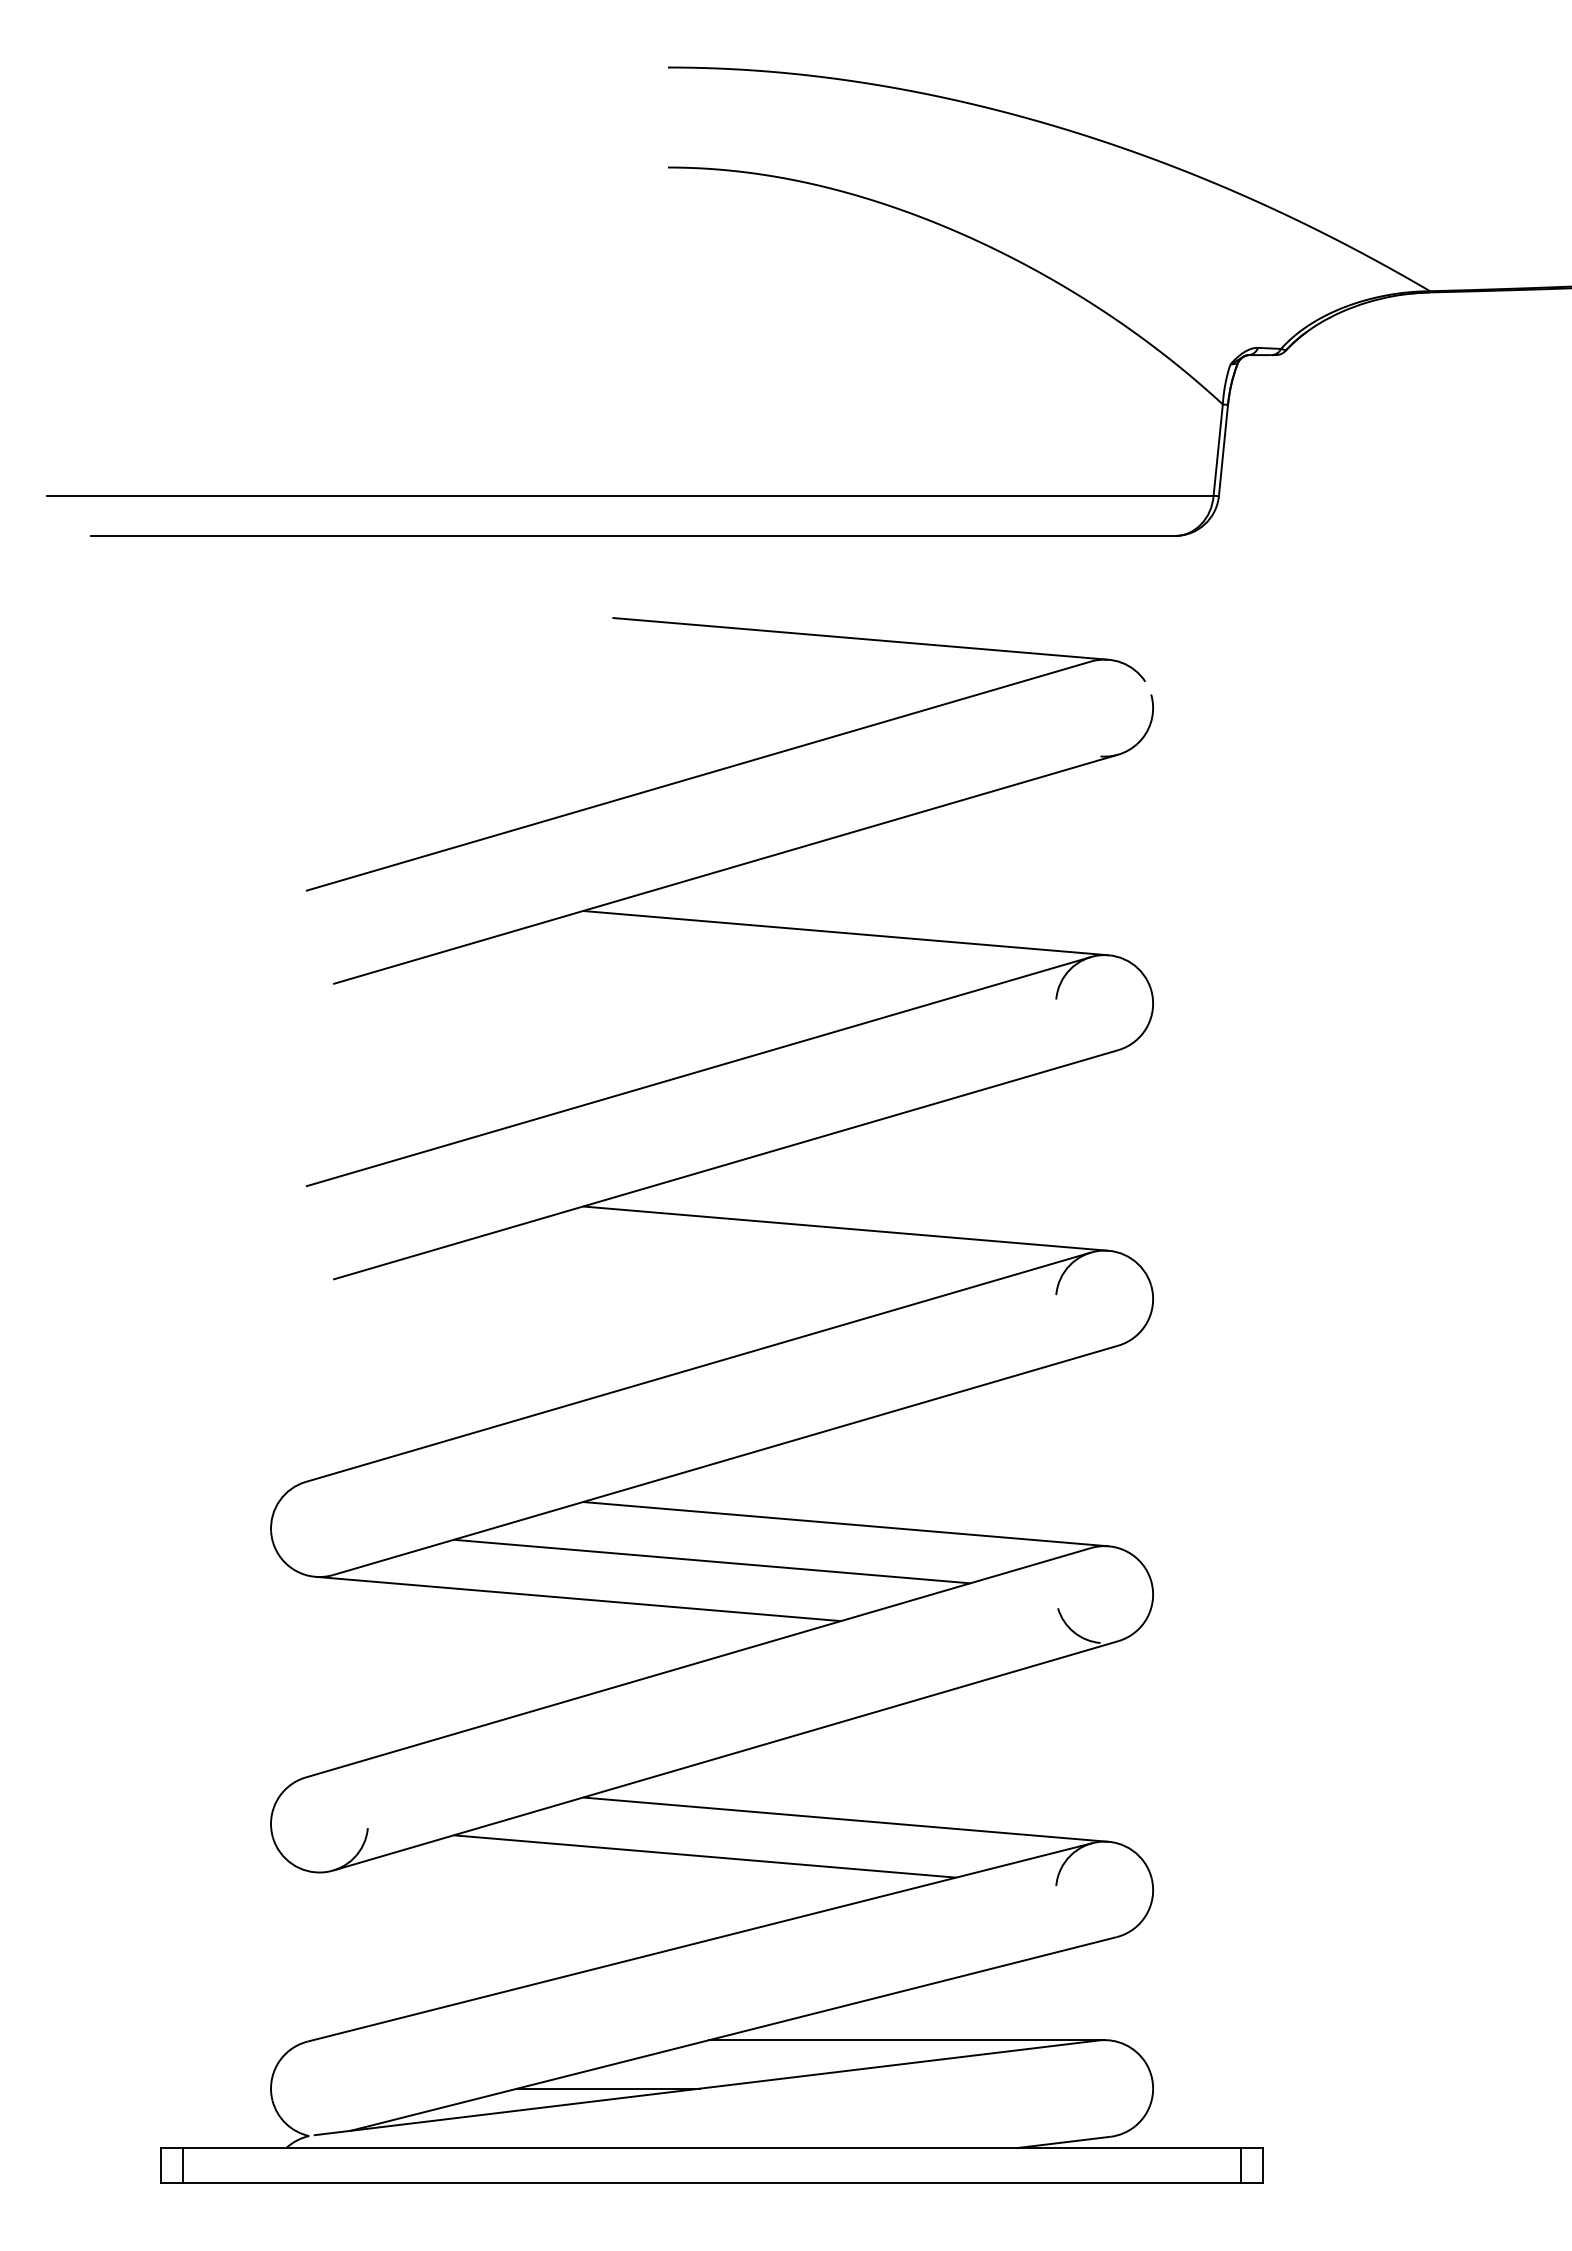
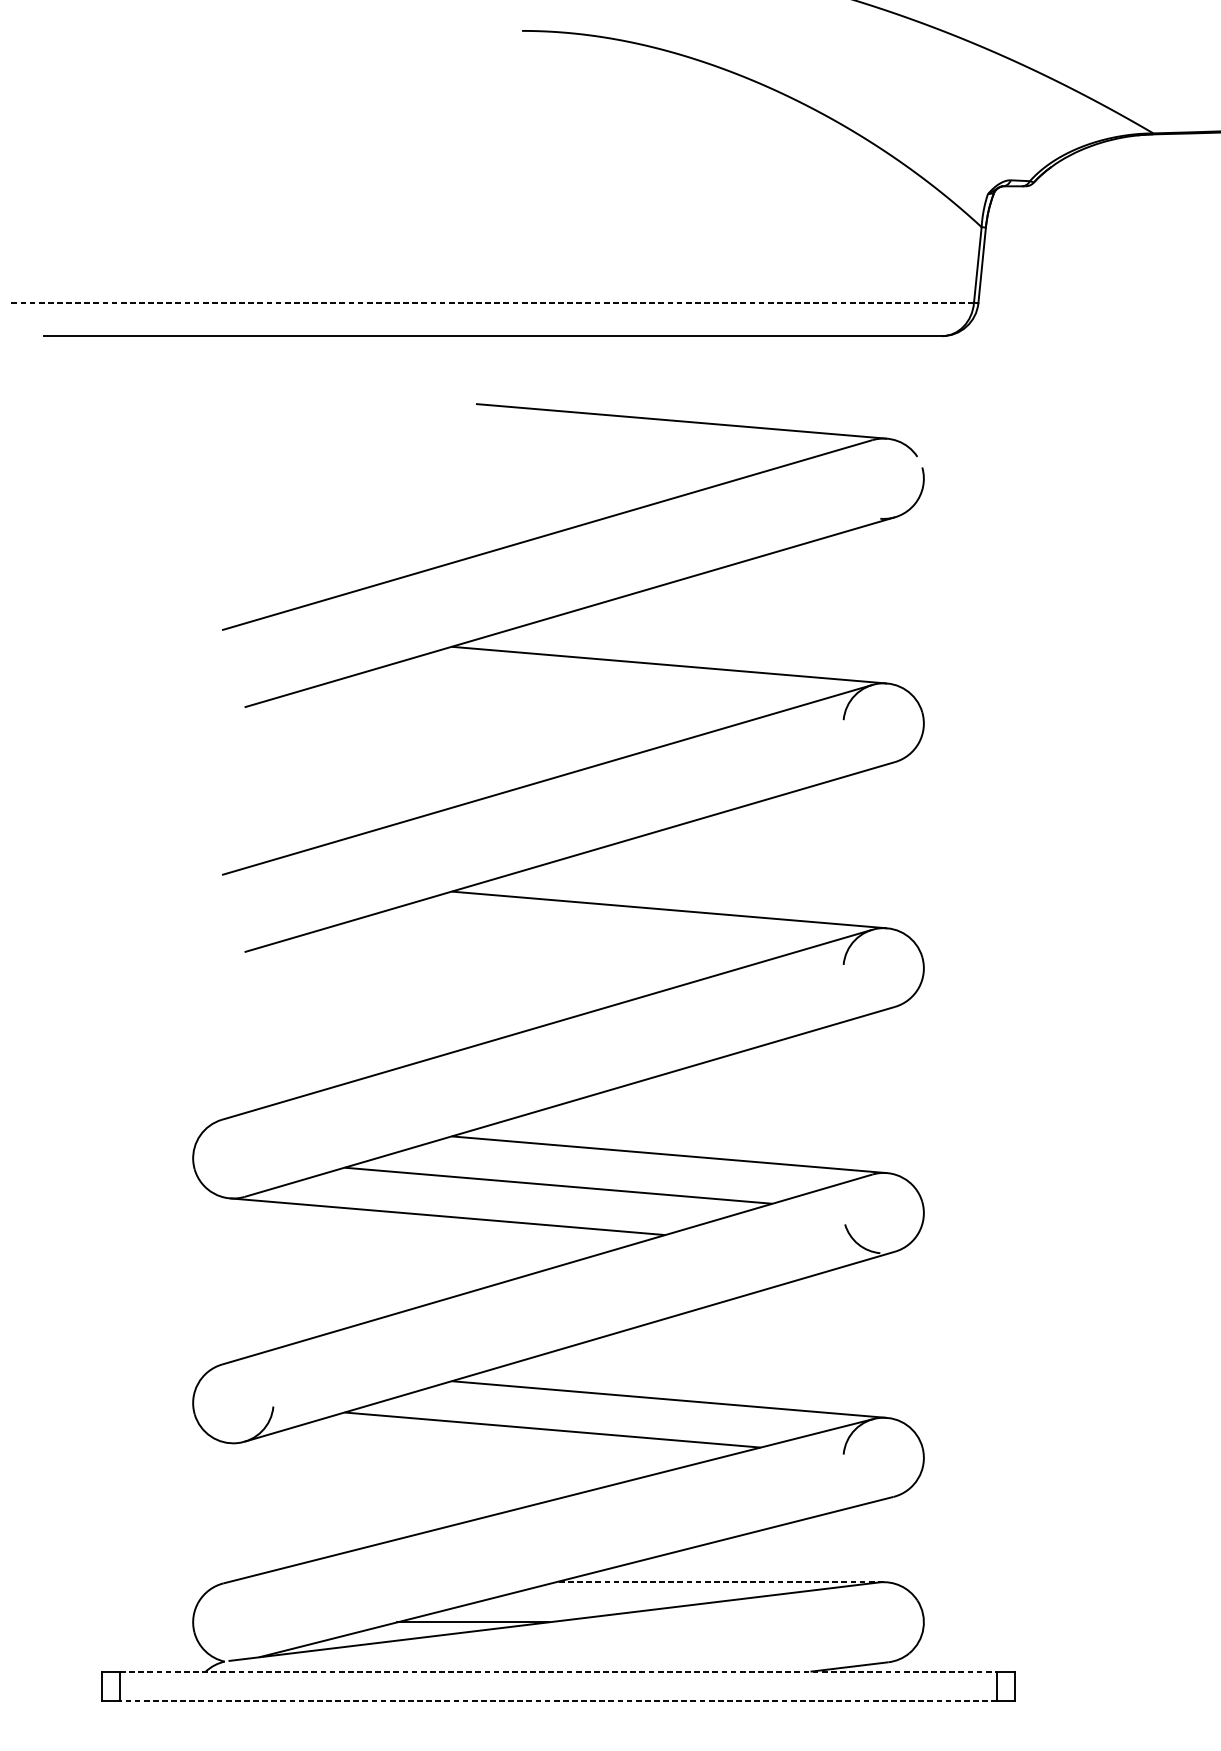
line: (629, 495) -> (490, 302), solid -> dashed
line: (907, 2040) -> (720, 1582), solid -> dashed
line: (712, 2148) -> (558, 1671), solid -> dashed
line: (711, 2183) -> (558, 1700), solid -> dashed

